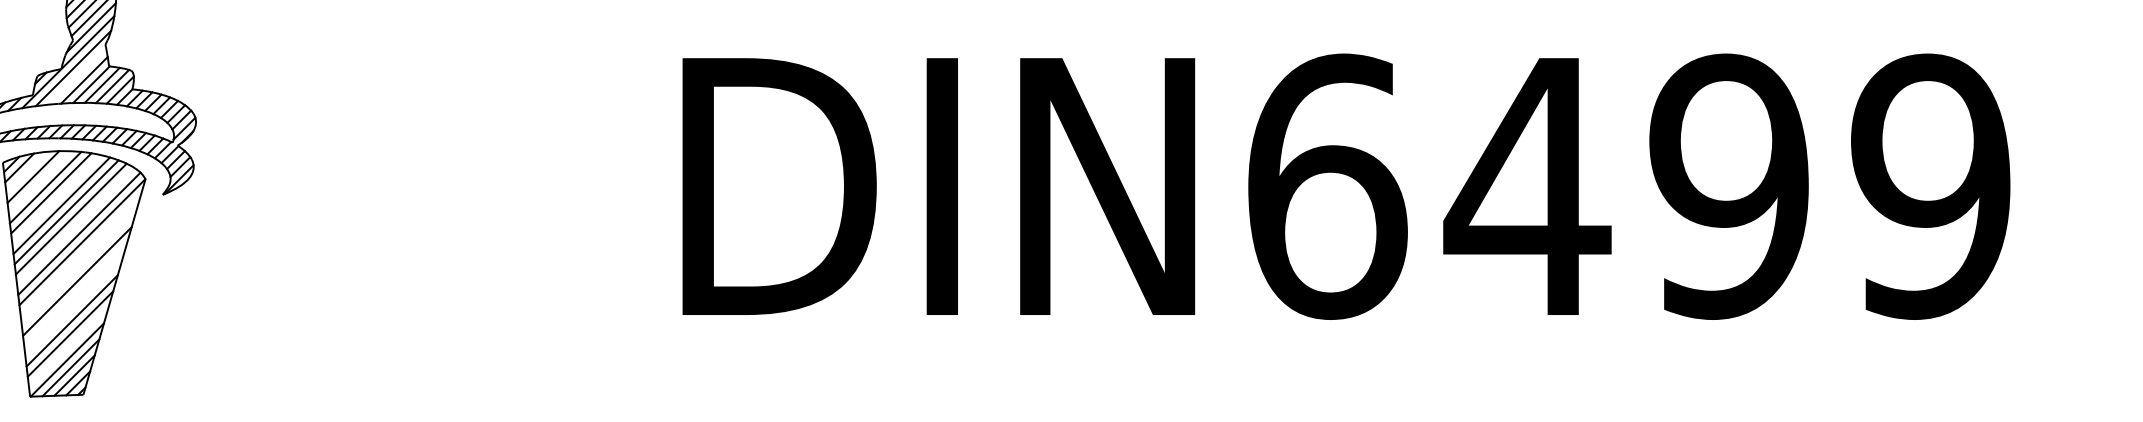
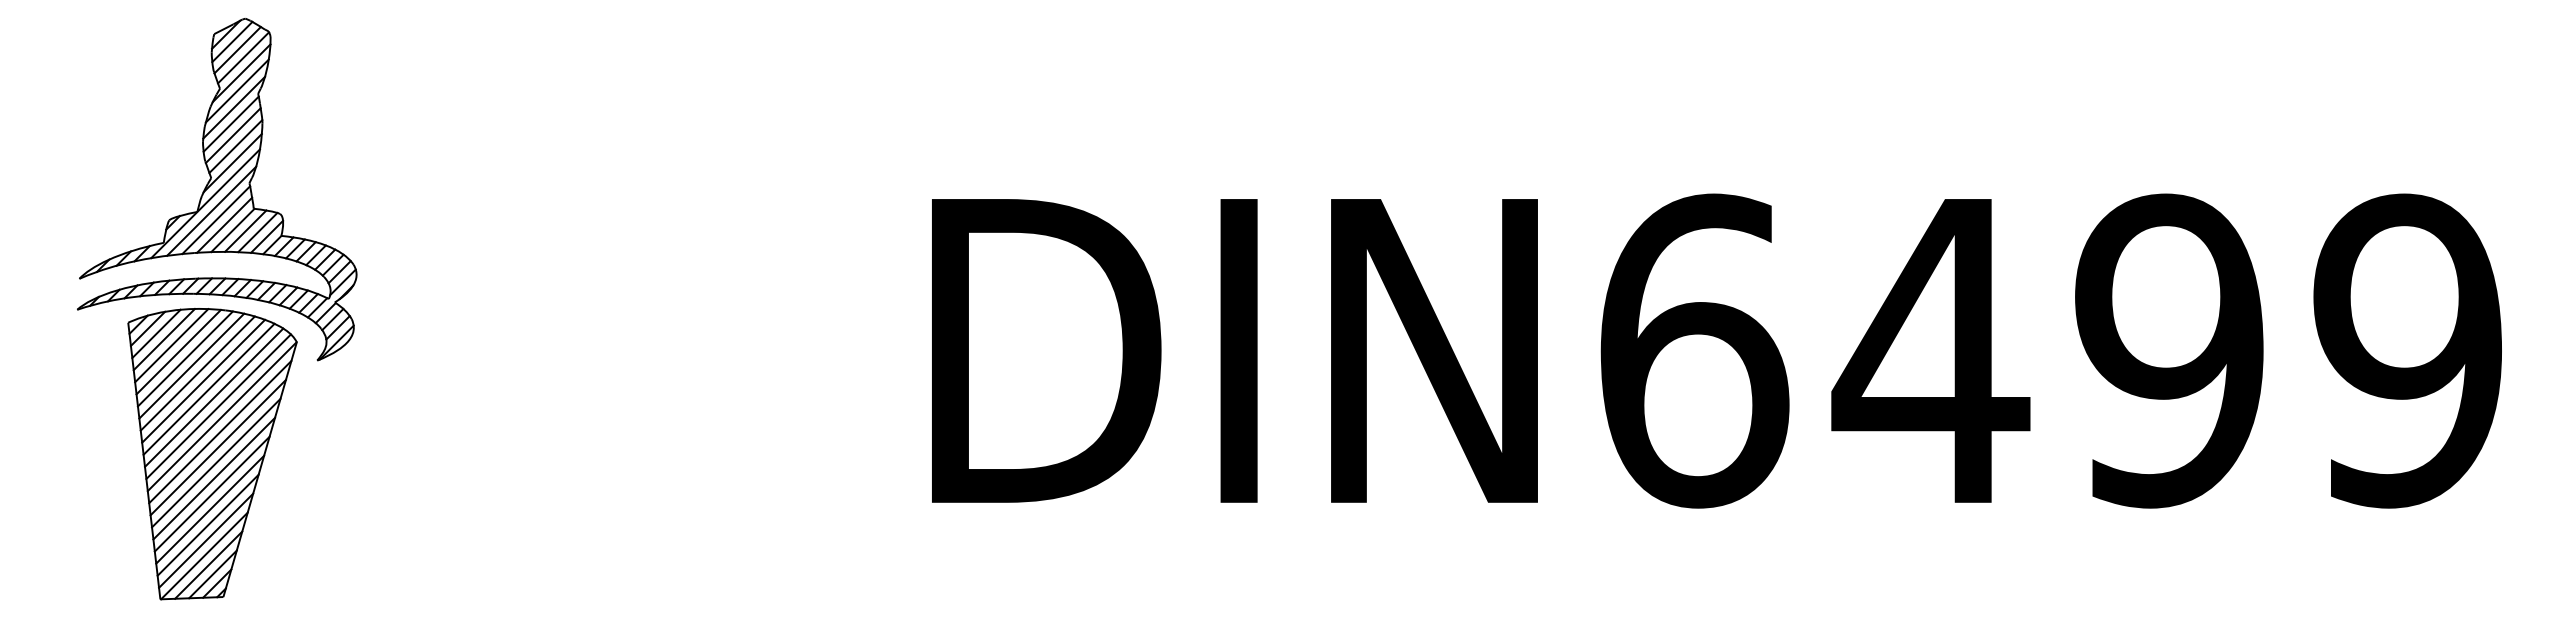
line: (77, 76) -> (216, 220), added
line: (26, 171) -> (156, 333), added
line: (39, 182) -> (171, 345), added
line: (56, 198) -> (191, 365), added
line: (75, 226) -> (214, 397), added
line: (80, 254) -> (220, 431), added
line: (78, 268) -> (217, 447), added
line: (75, 294) -> (214, 478), added
line: (73, 307) -> (211, 493), added
line: (69, 346) -> (206, 540), added

